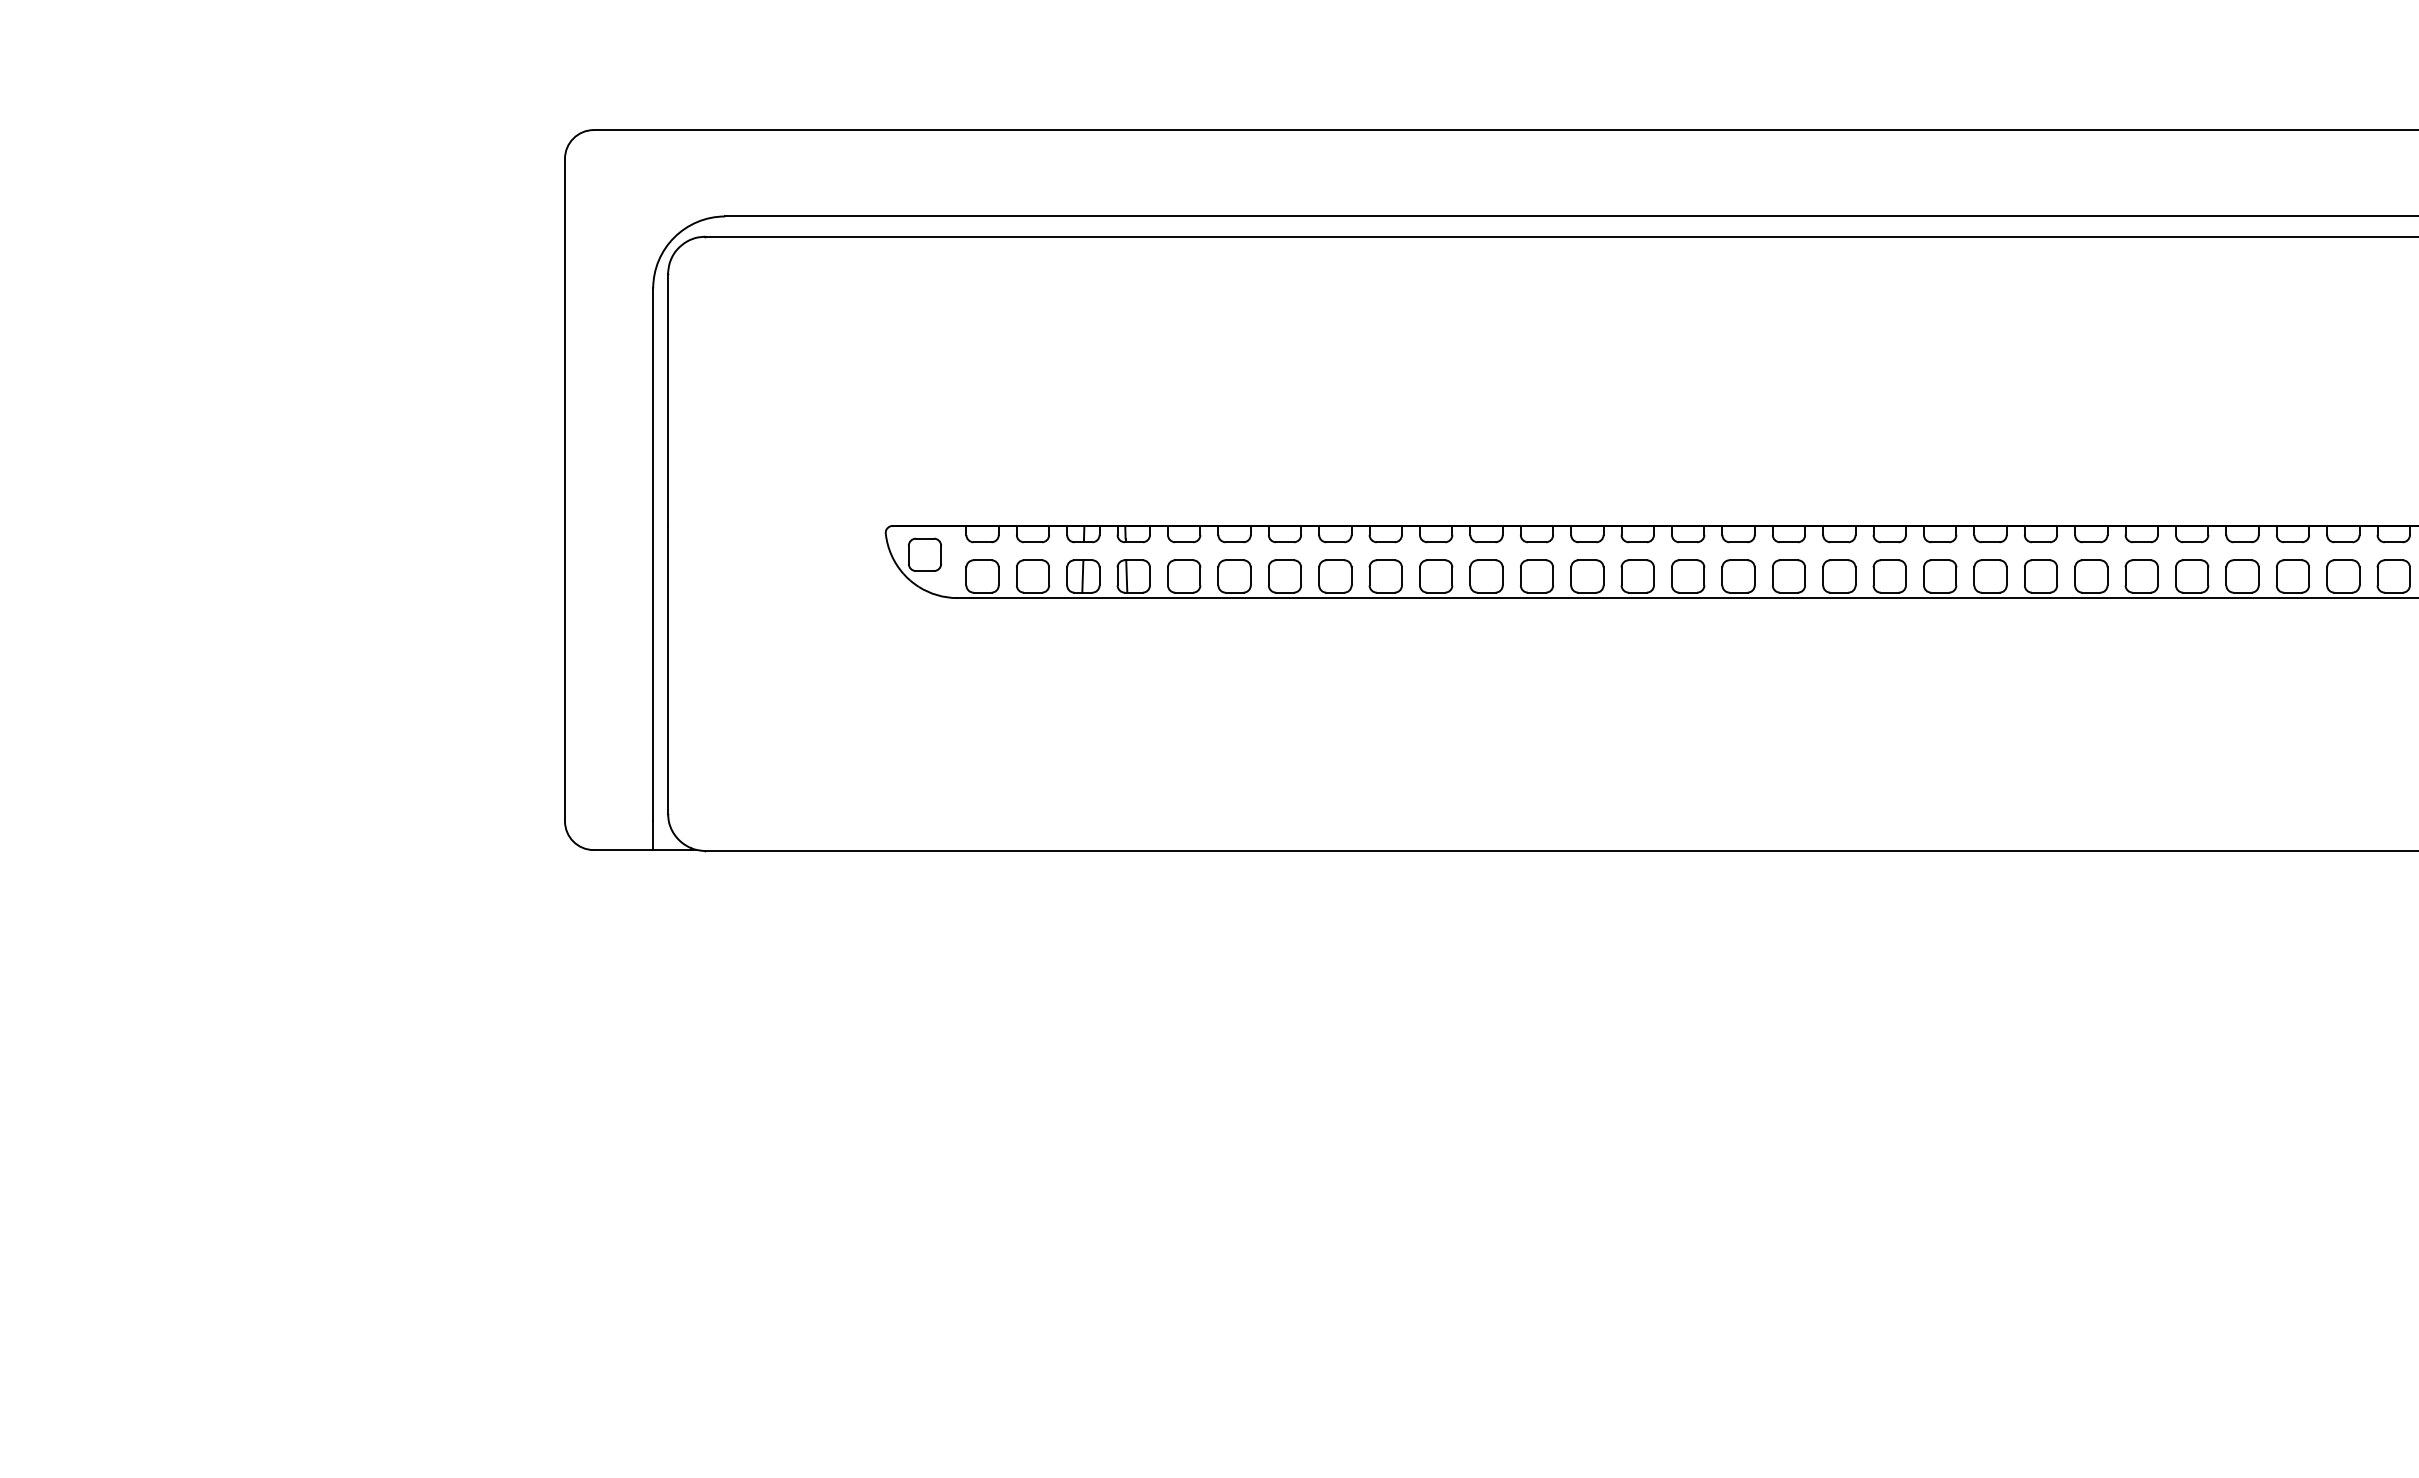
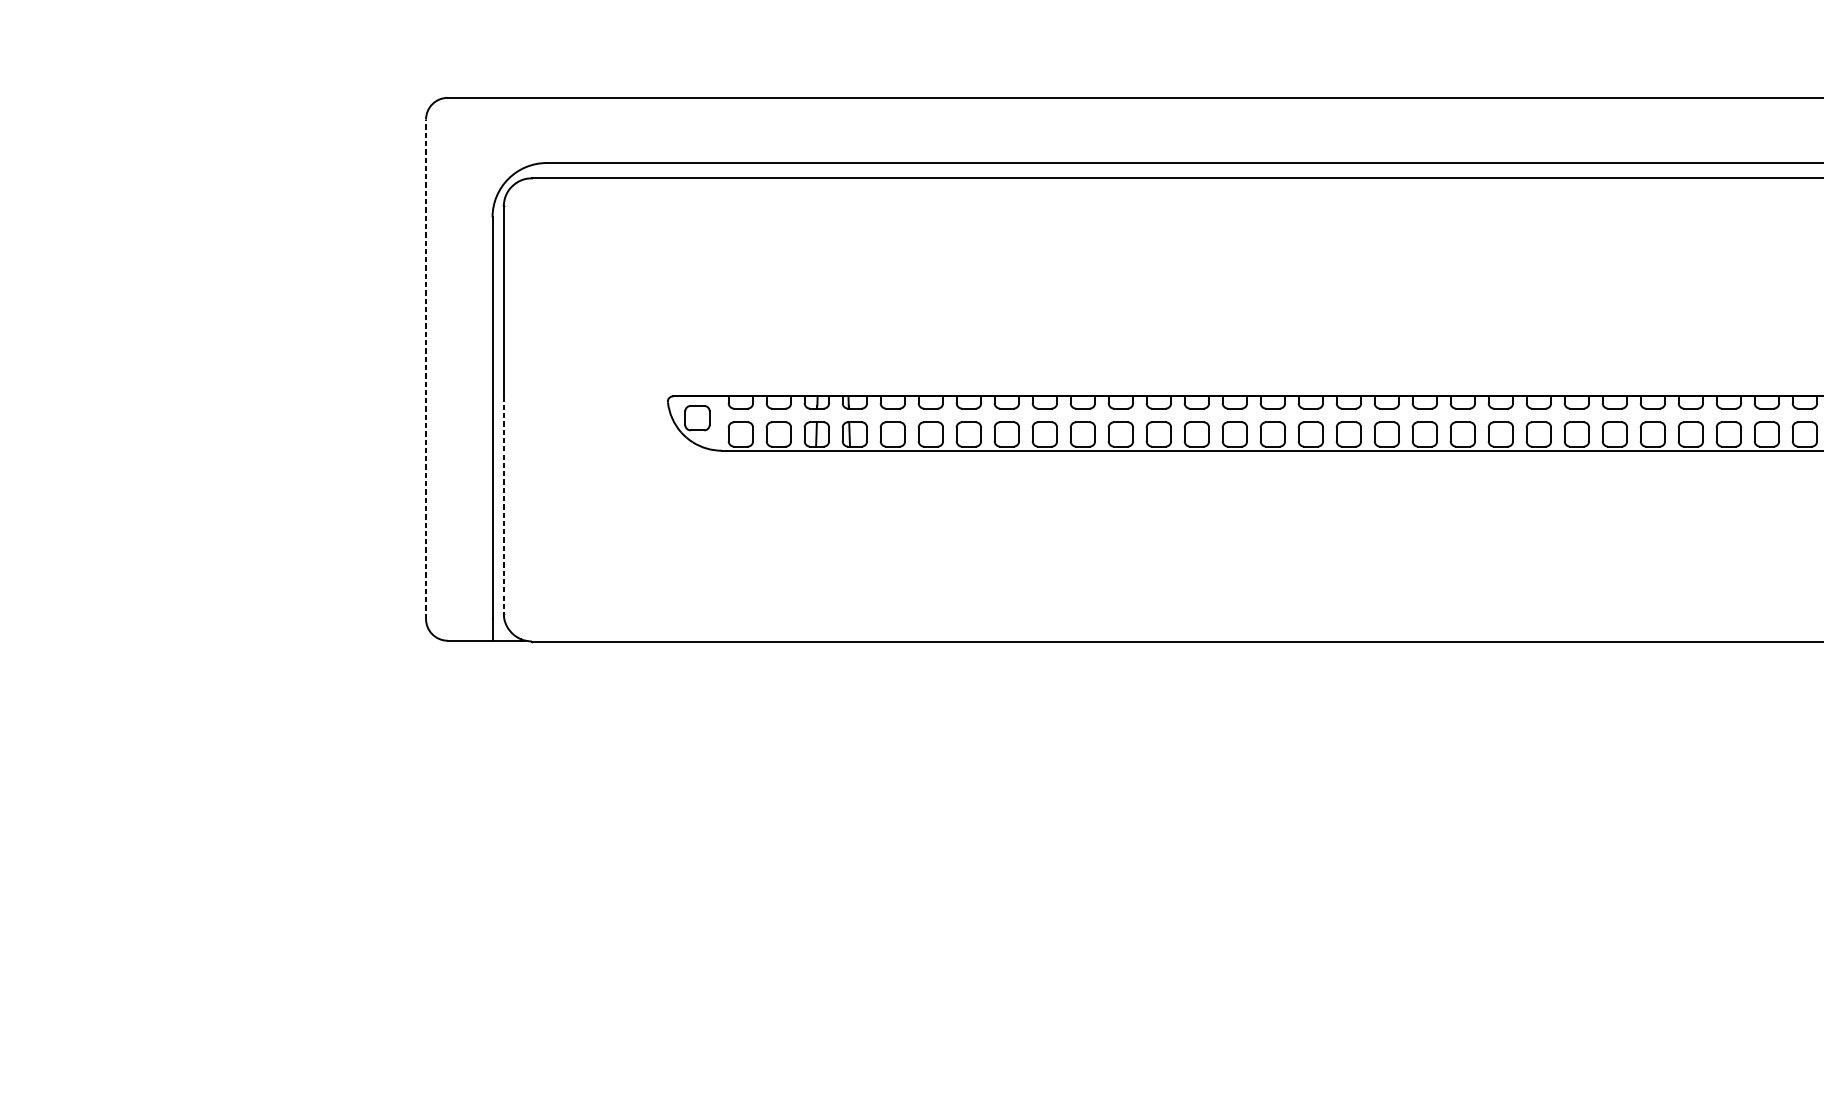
line: (565, 489) -> (426, 368), solid -> dashed
line: (667, 670) -> (503, 505), solid -> dashed

